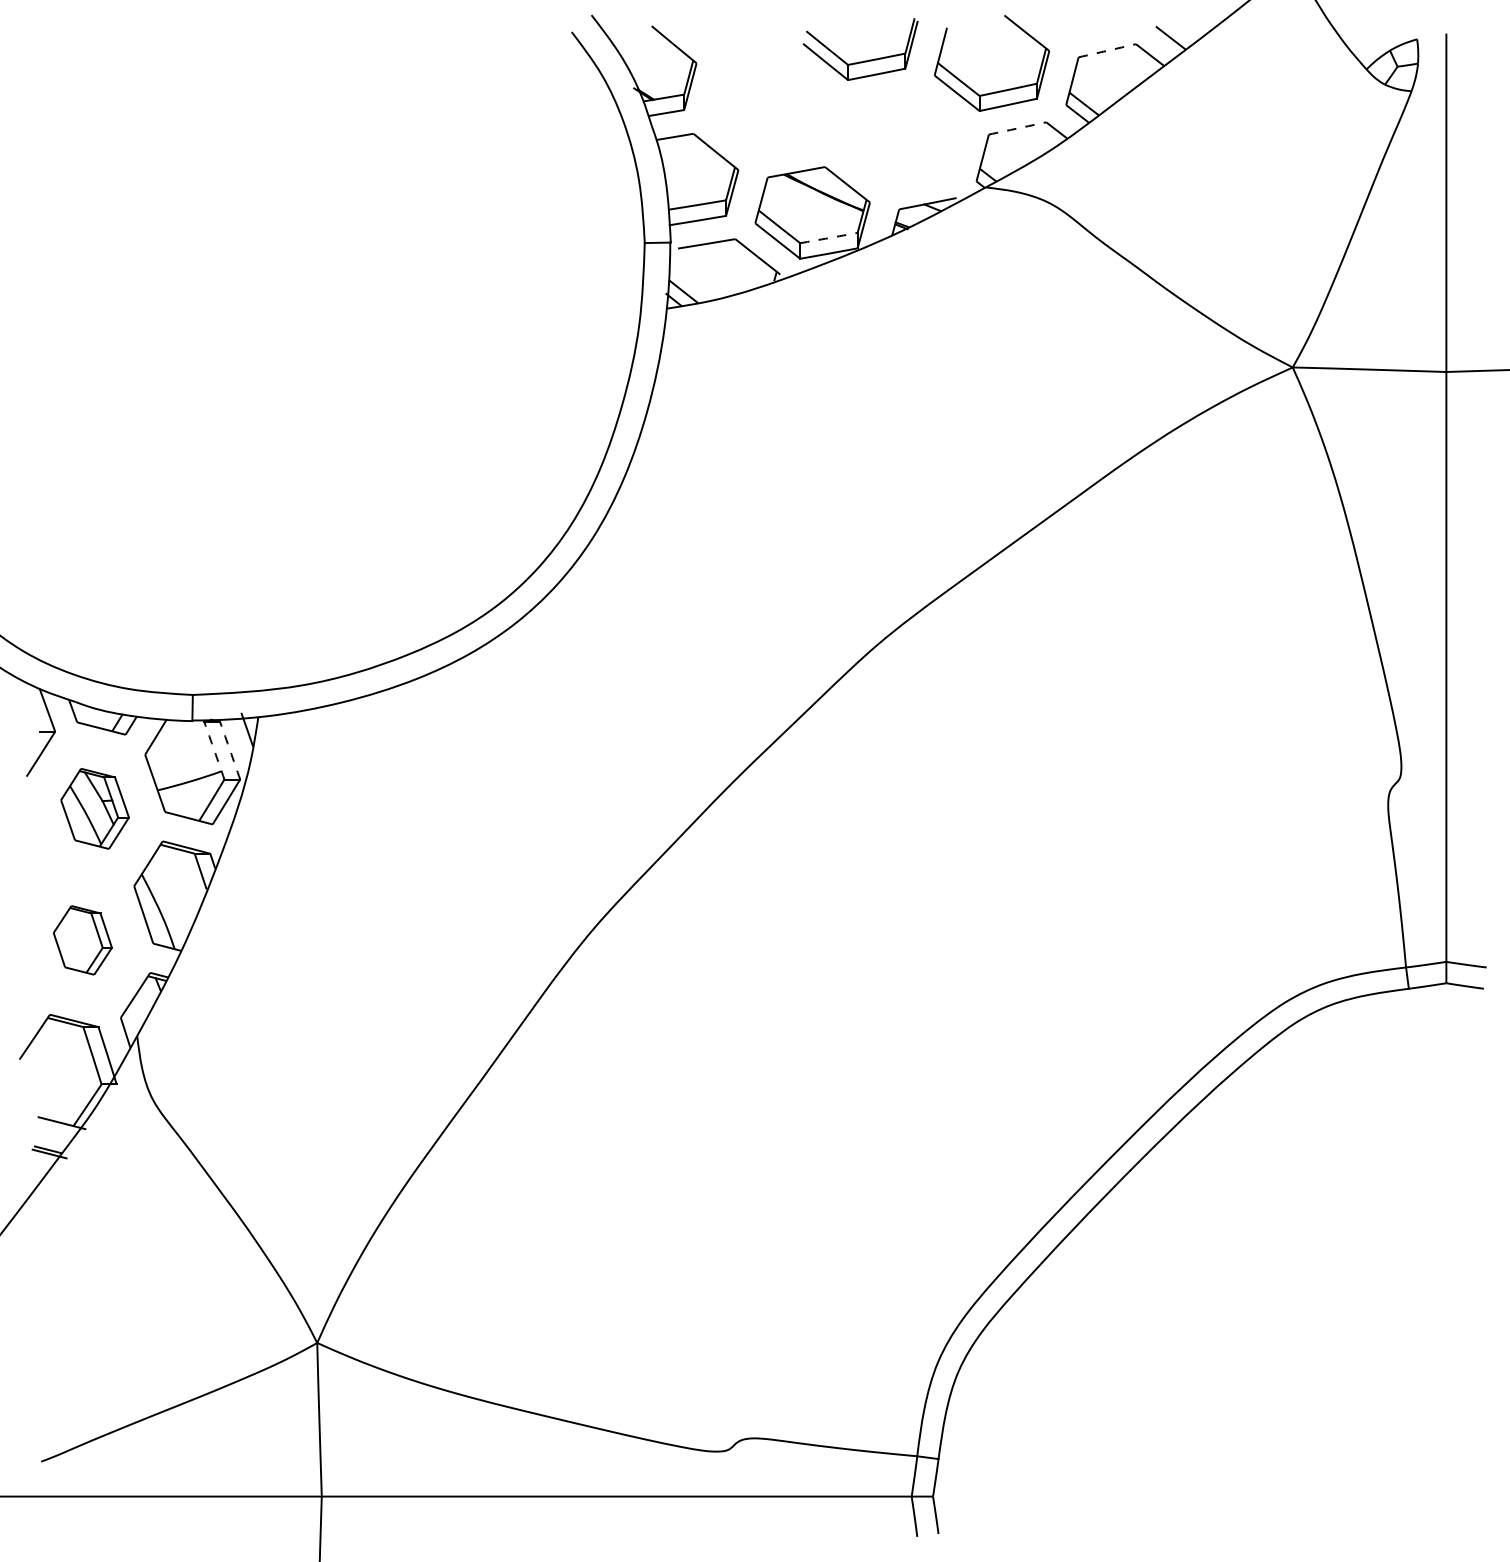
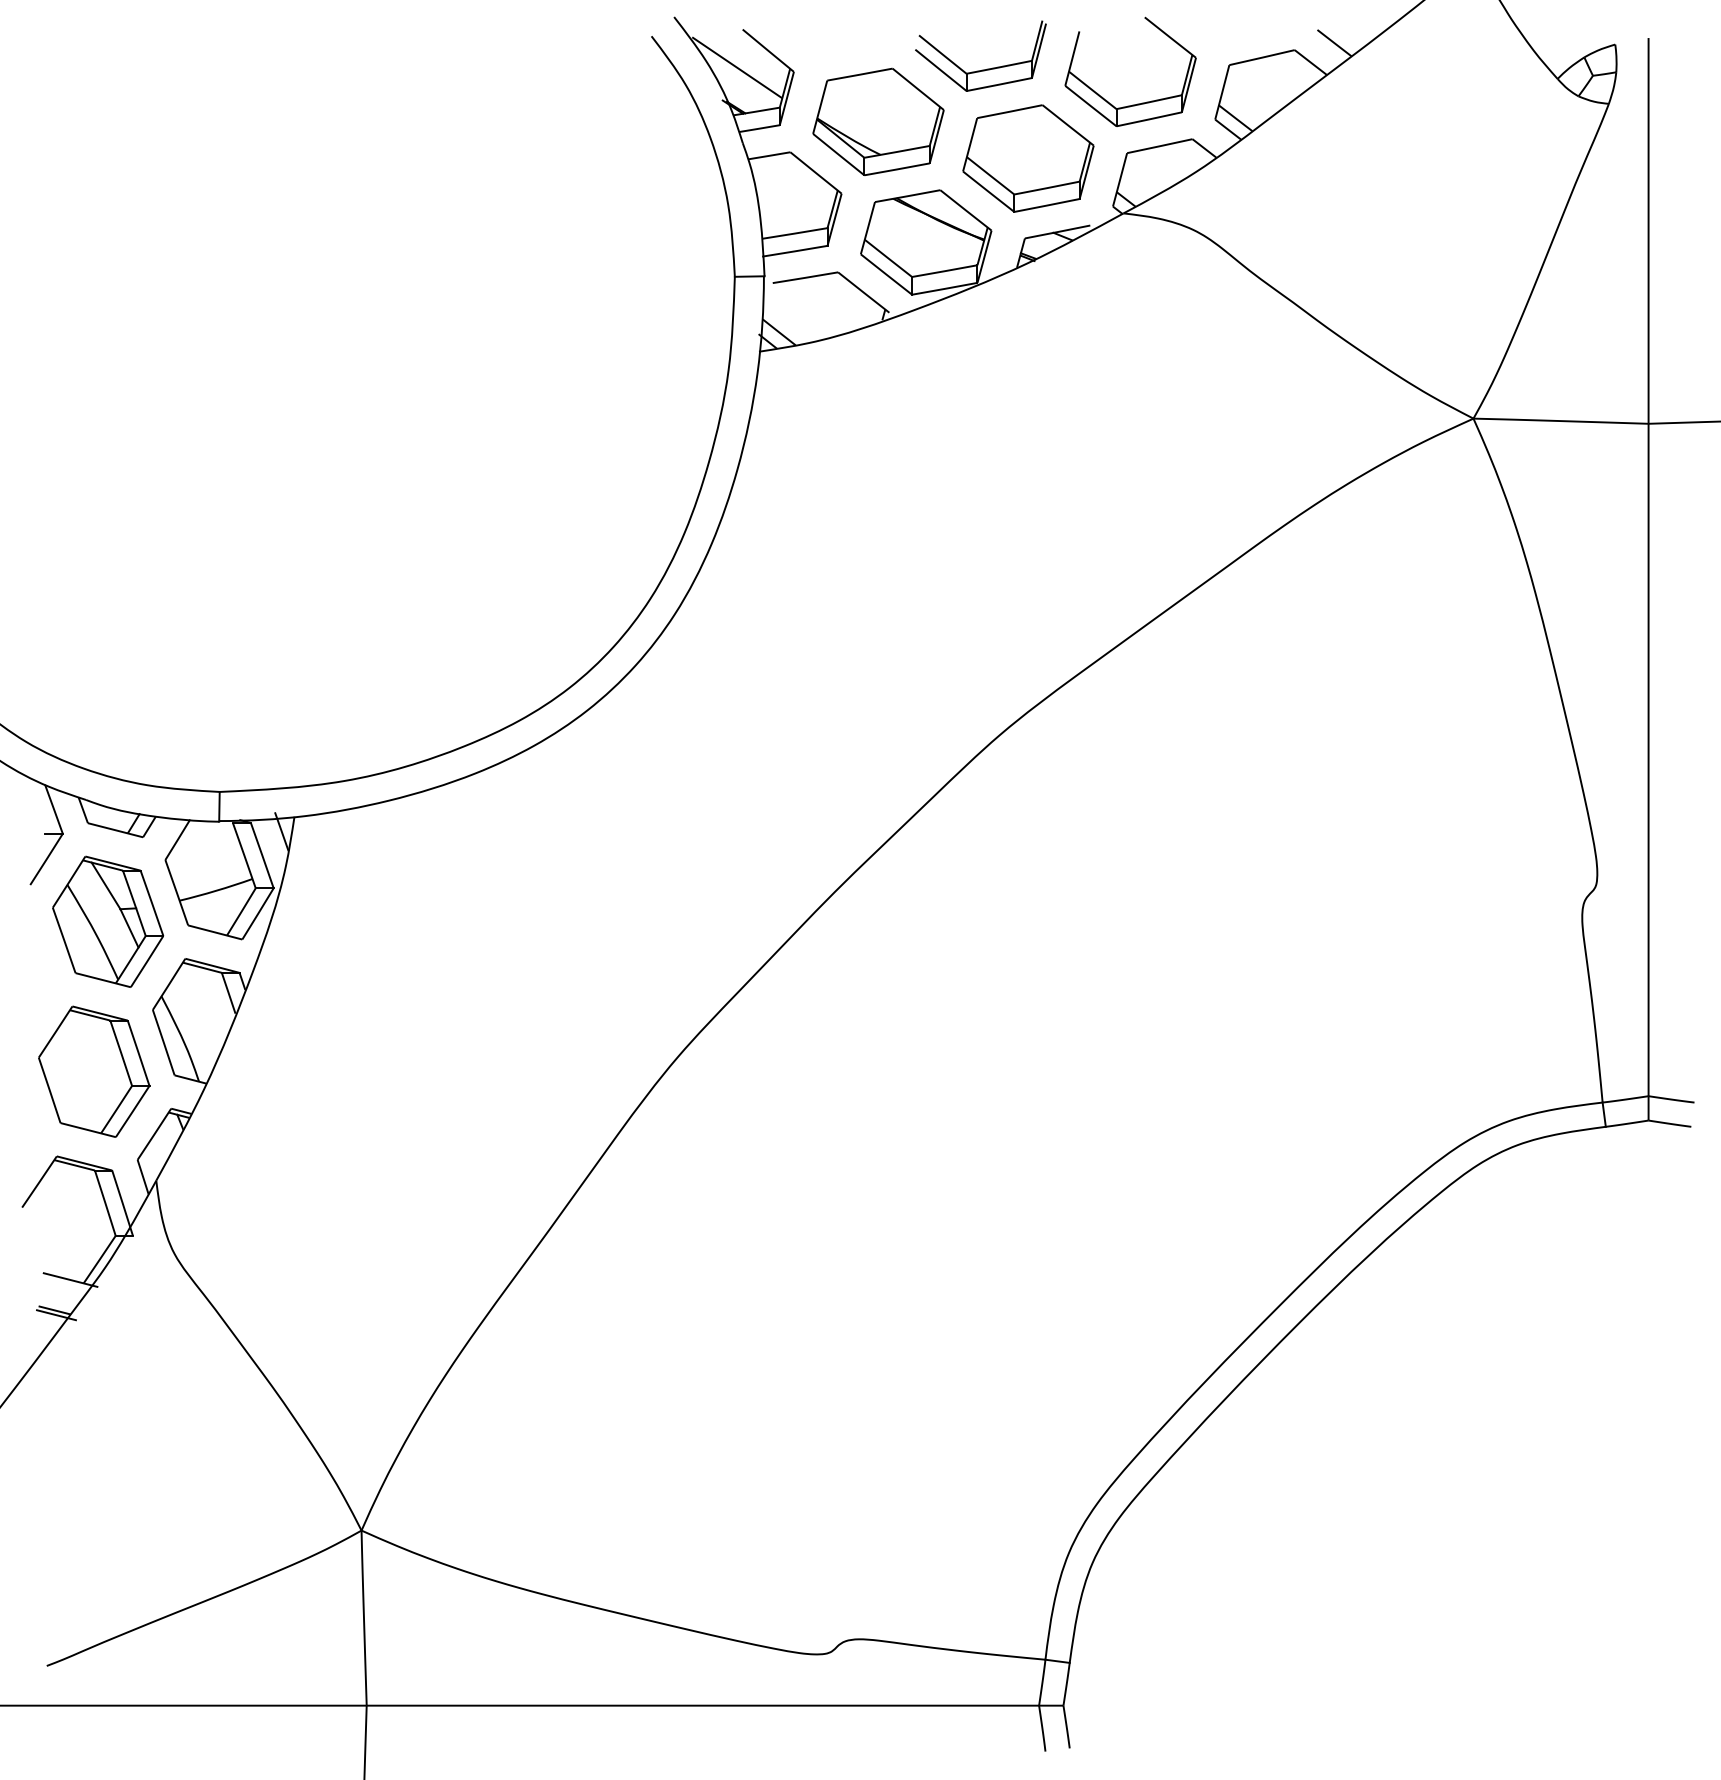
arc: (1107, 50) -> (1262, 57), dashed -> solid
line: (647, 59) -> (737, 67), added
part: (770, 106) -> (878, 121), added
arc: (1017, 128) -> (1159, 146), dashed -> solid
part: (902, 139) -> (1028, 158), added
arc: (828, 238) -> (944, 271), dashed -> solid
arc: (214, 750) -> (244, 855), dashed -> solid
arc: (230, 750) -> (262, 855), dashed -> solid
part: (95, 808) -> (108, 921), size x1.43
part: (82, 940) -> (94, 1071), size x1.67

